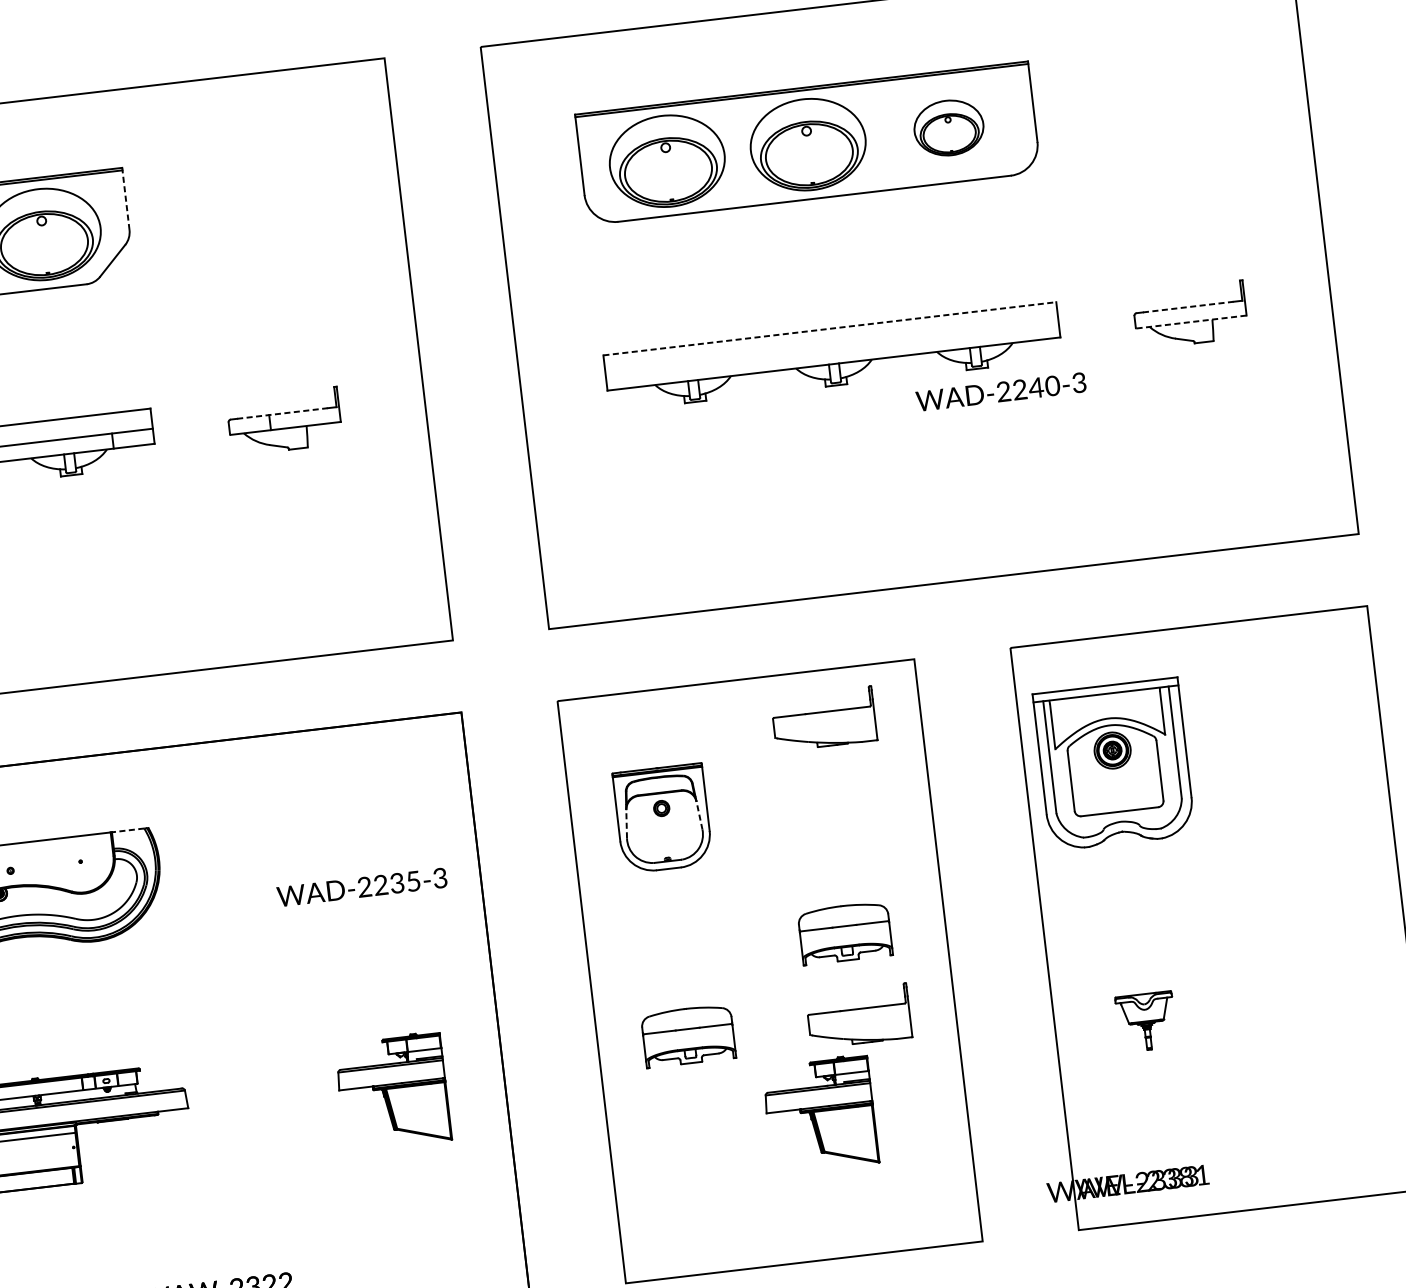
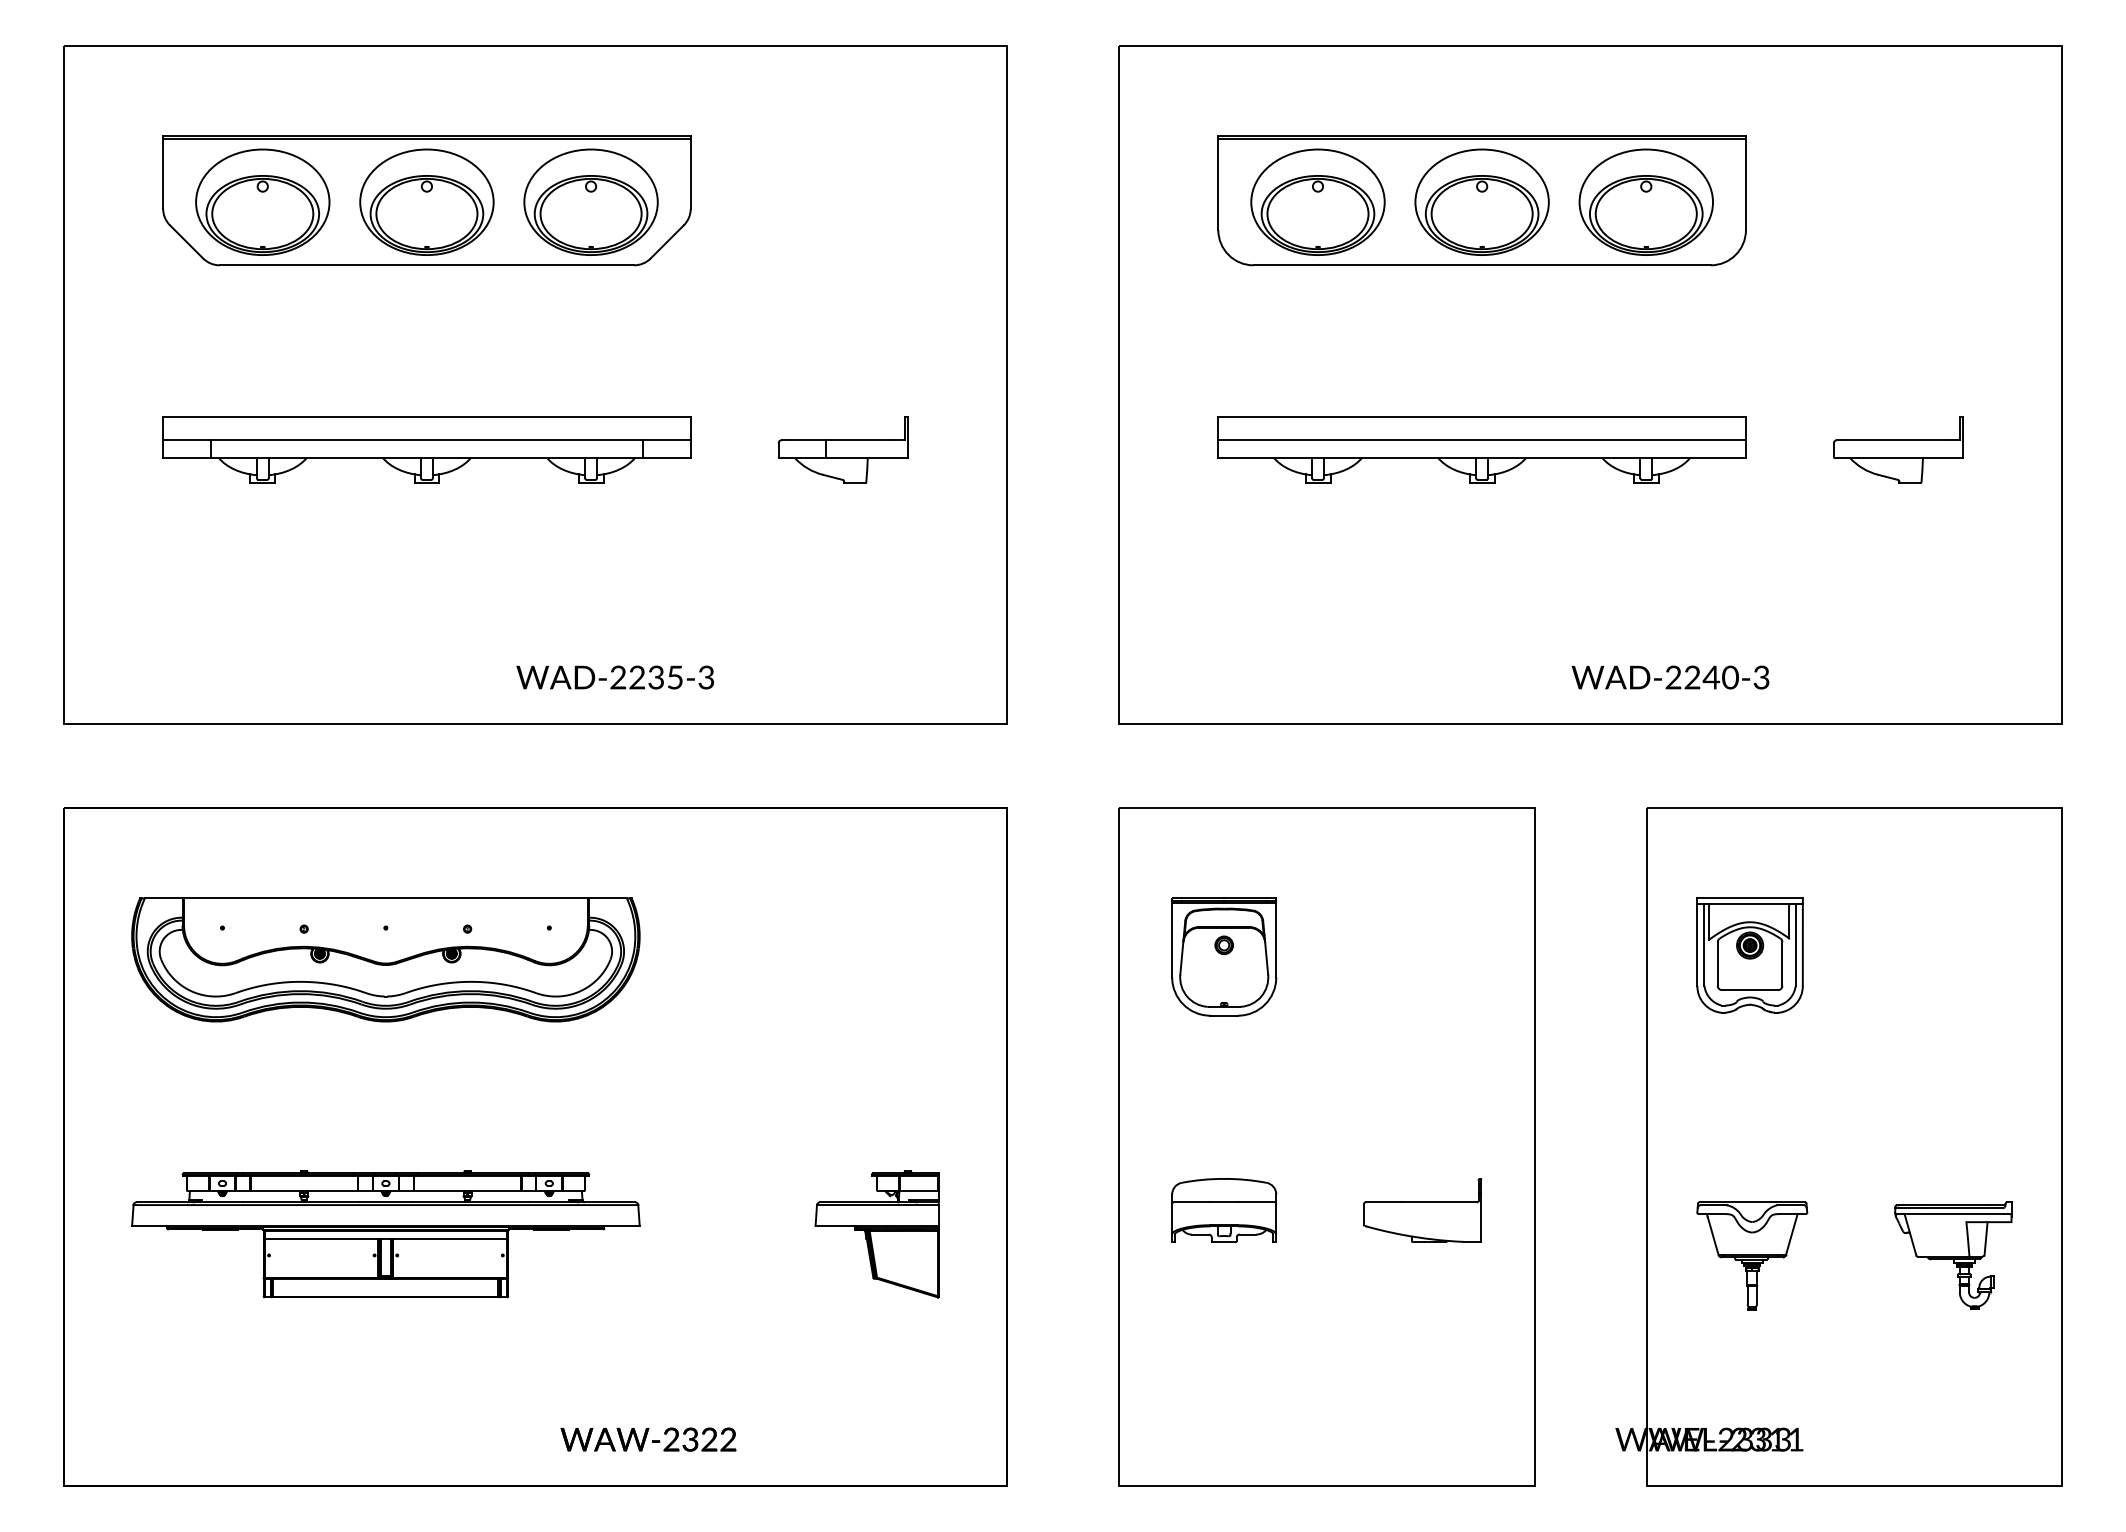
part: (948, 127) -> (1645, 201), size x1.67
line: (125, 198) -> (690, 172), dashed -> solid
line: (1187, 307) -> (1896, 440), dashed -> solid
line: (1192, 321) -> (1899, 457), dashed -> solid
line: (830, 328) -> (1482, 416), dashed -> solid
line: (831, 349) -> (1481, 440), added
text: (1001, 391) -> (1670, 677), moved
line: (282, 413) -> (841, 440), dashed -> solid
part: (823, 719) -> (1422, 864), removed
part: (1113, 764) -> (1749, 955), size x0.62
line: (699, 812) -> (1266, 955), dashed -> solid
line: (626, 821) -> (1182, 955), dashed -> solid
line: (128, 830) -> (608, 898), dashed -> solid
text: (361, 887) -> (614, 677), moved
part: (845, 933) -> (1418, 1113), removed
part: (1319, 1001) -> (1953, 1255), added
part: (1146, 1021) -> (1752, 1255), size x1.67
part: (819, 1114) -> (1364, 1318), removed
text: (1186, 1176) -> (1777, 1439), WEL-2381 -> WEL-2311

